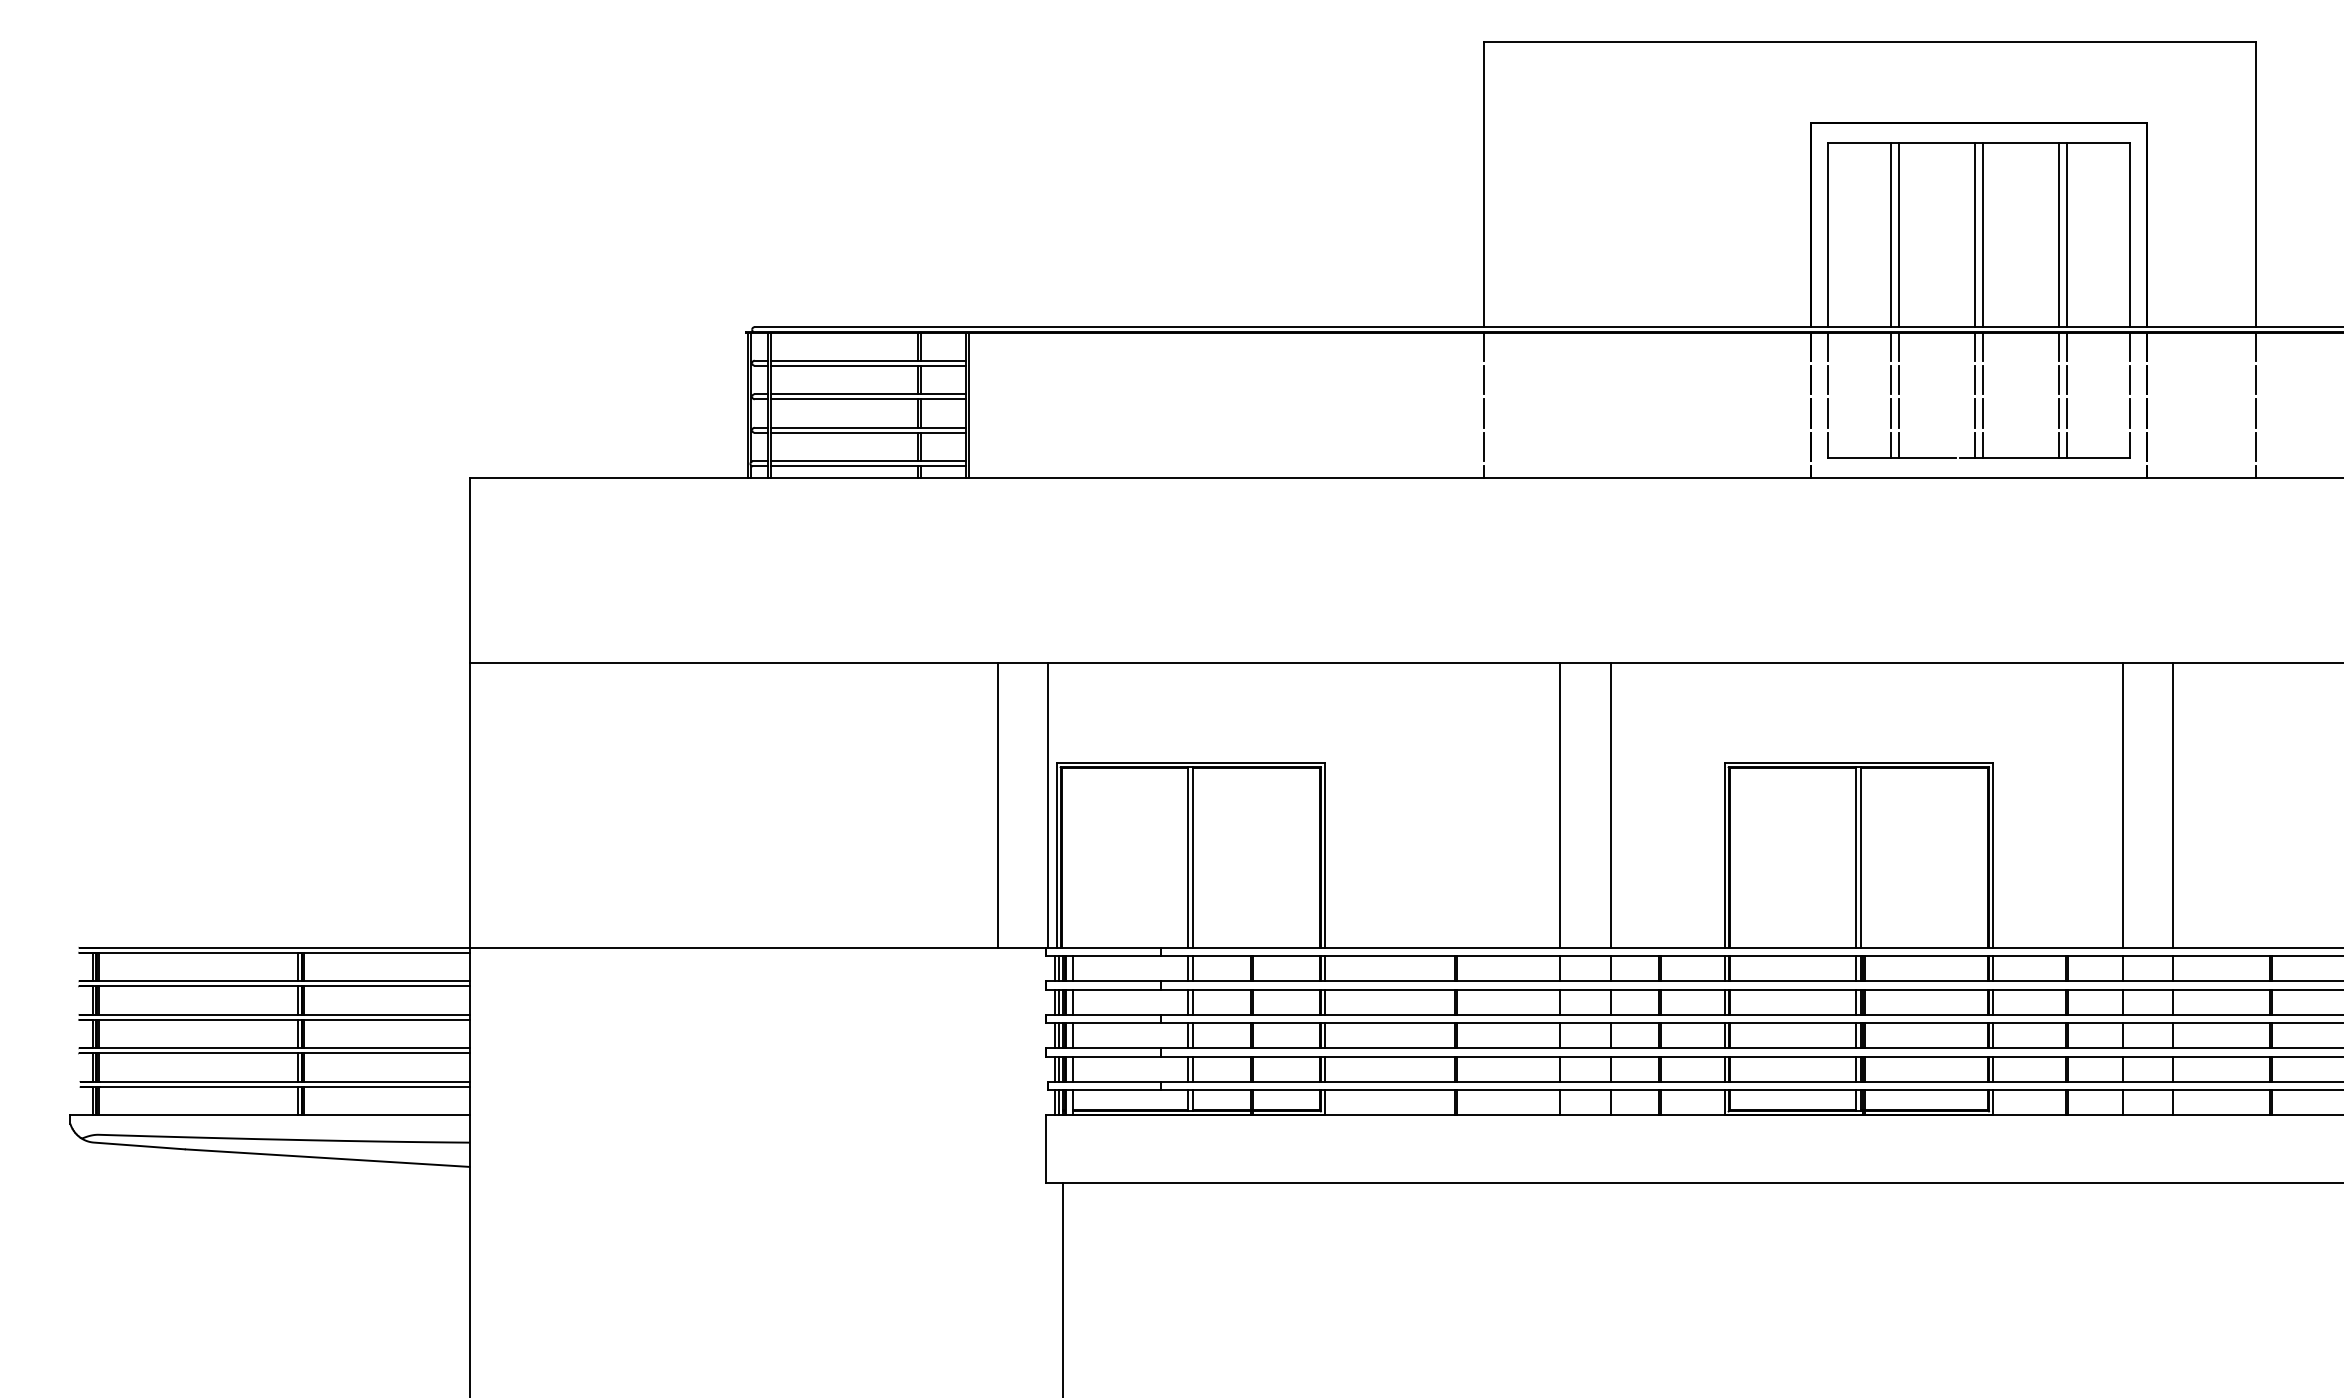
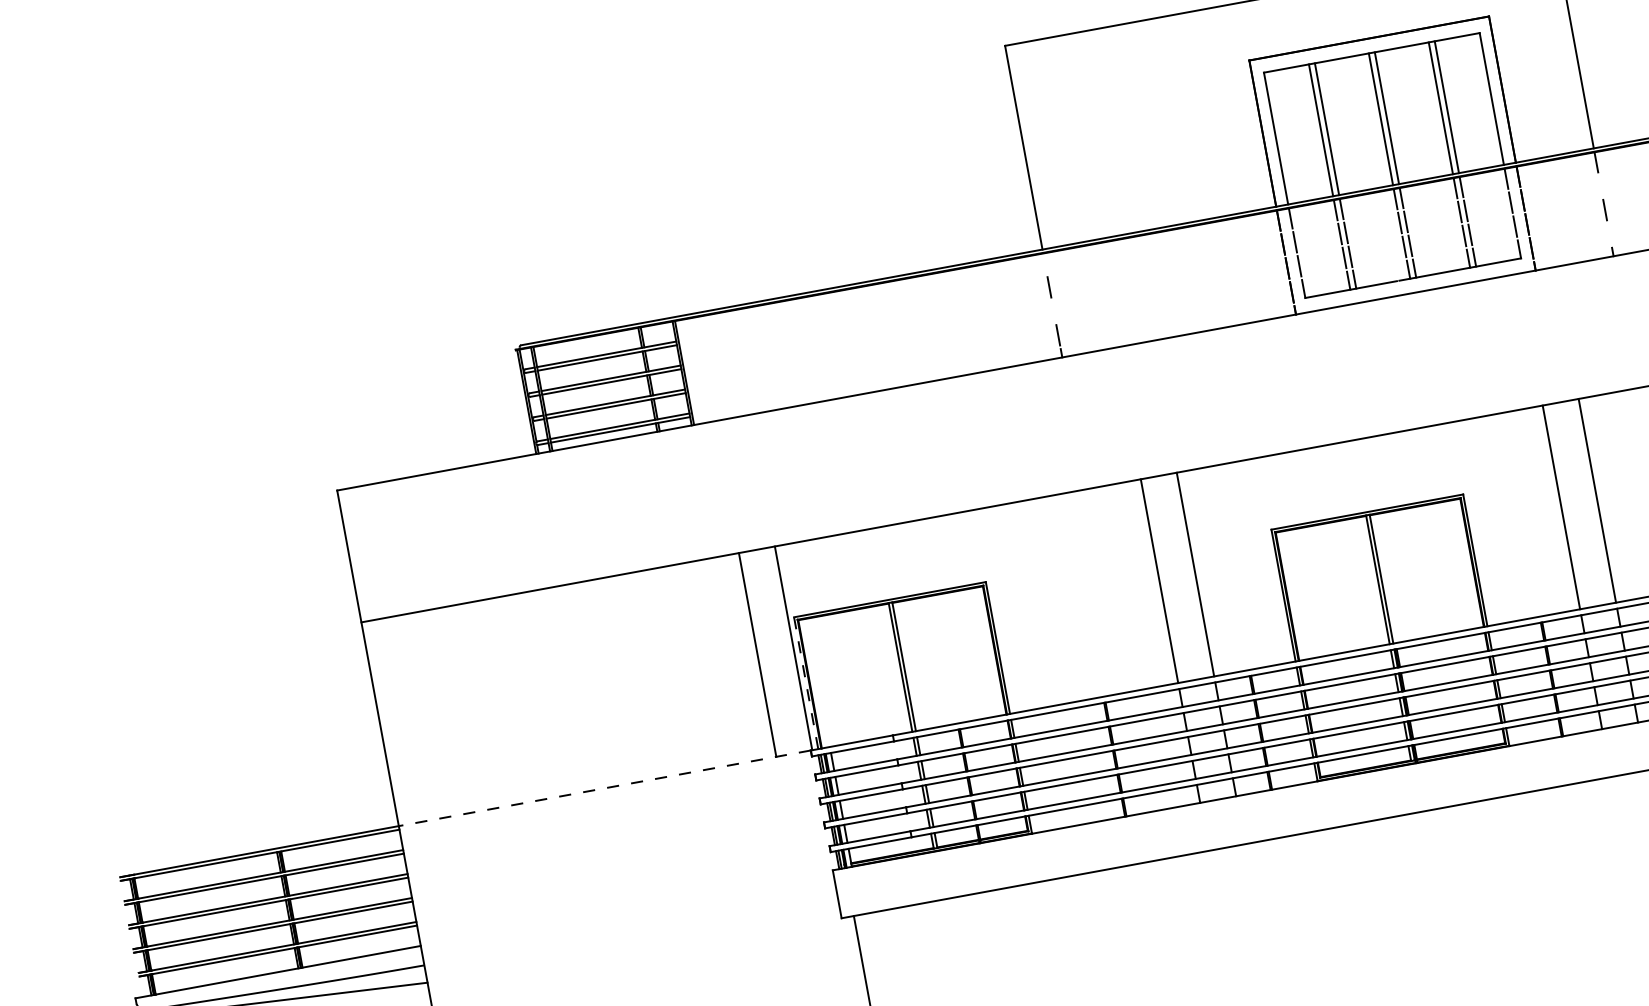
line: (1484, 346) -> (1045, 263), removed
line: (2255, 379) -> (1600, 185), removed
line: (1484, 413) -> (1053, 311), removed
line: (2255, 446) -> (1609, 233), removed
line: (1056, 854) -> (805, 682), solid -> dashed
line: (757, 947) -> (604, 788), solid -> dashed

